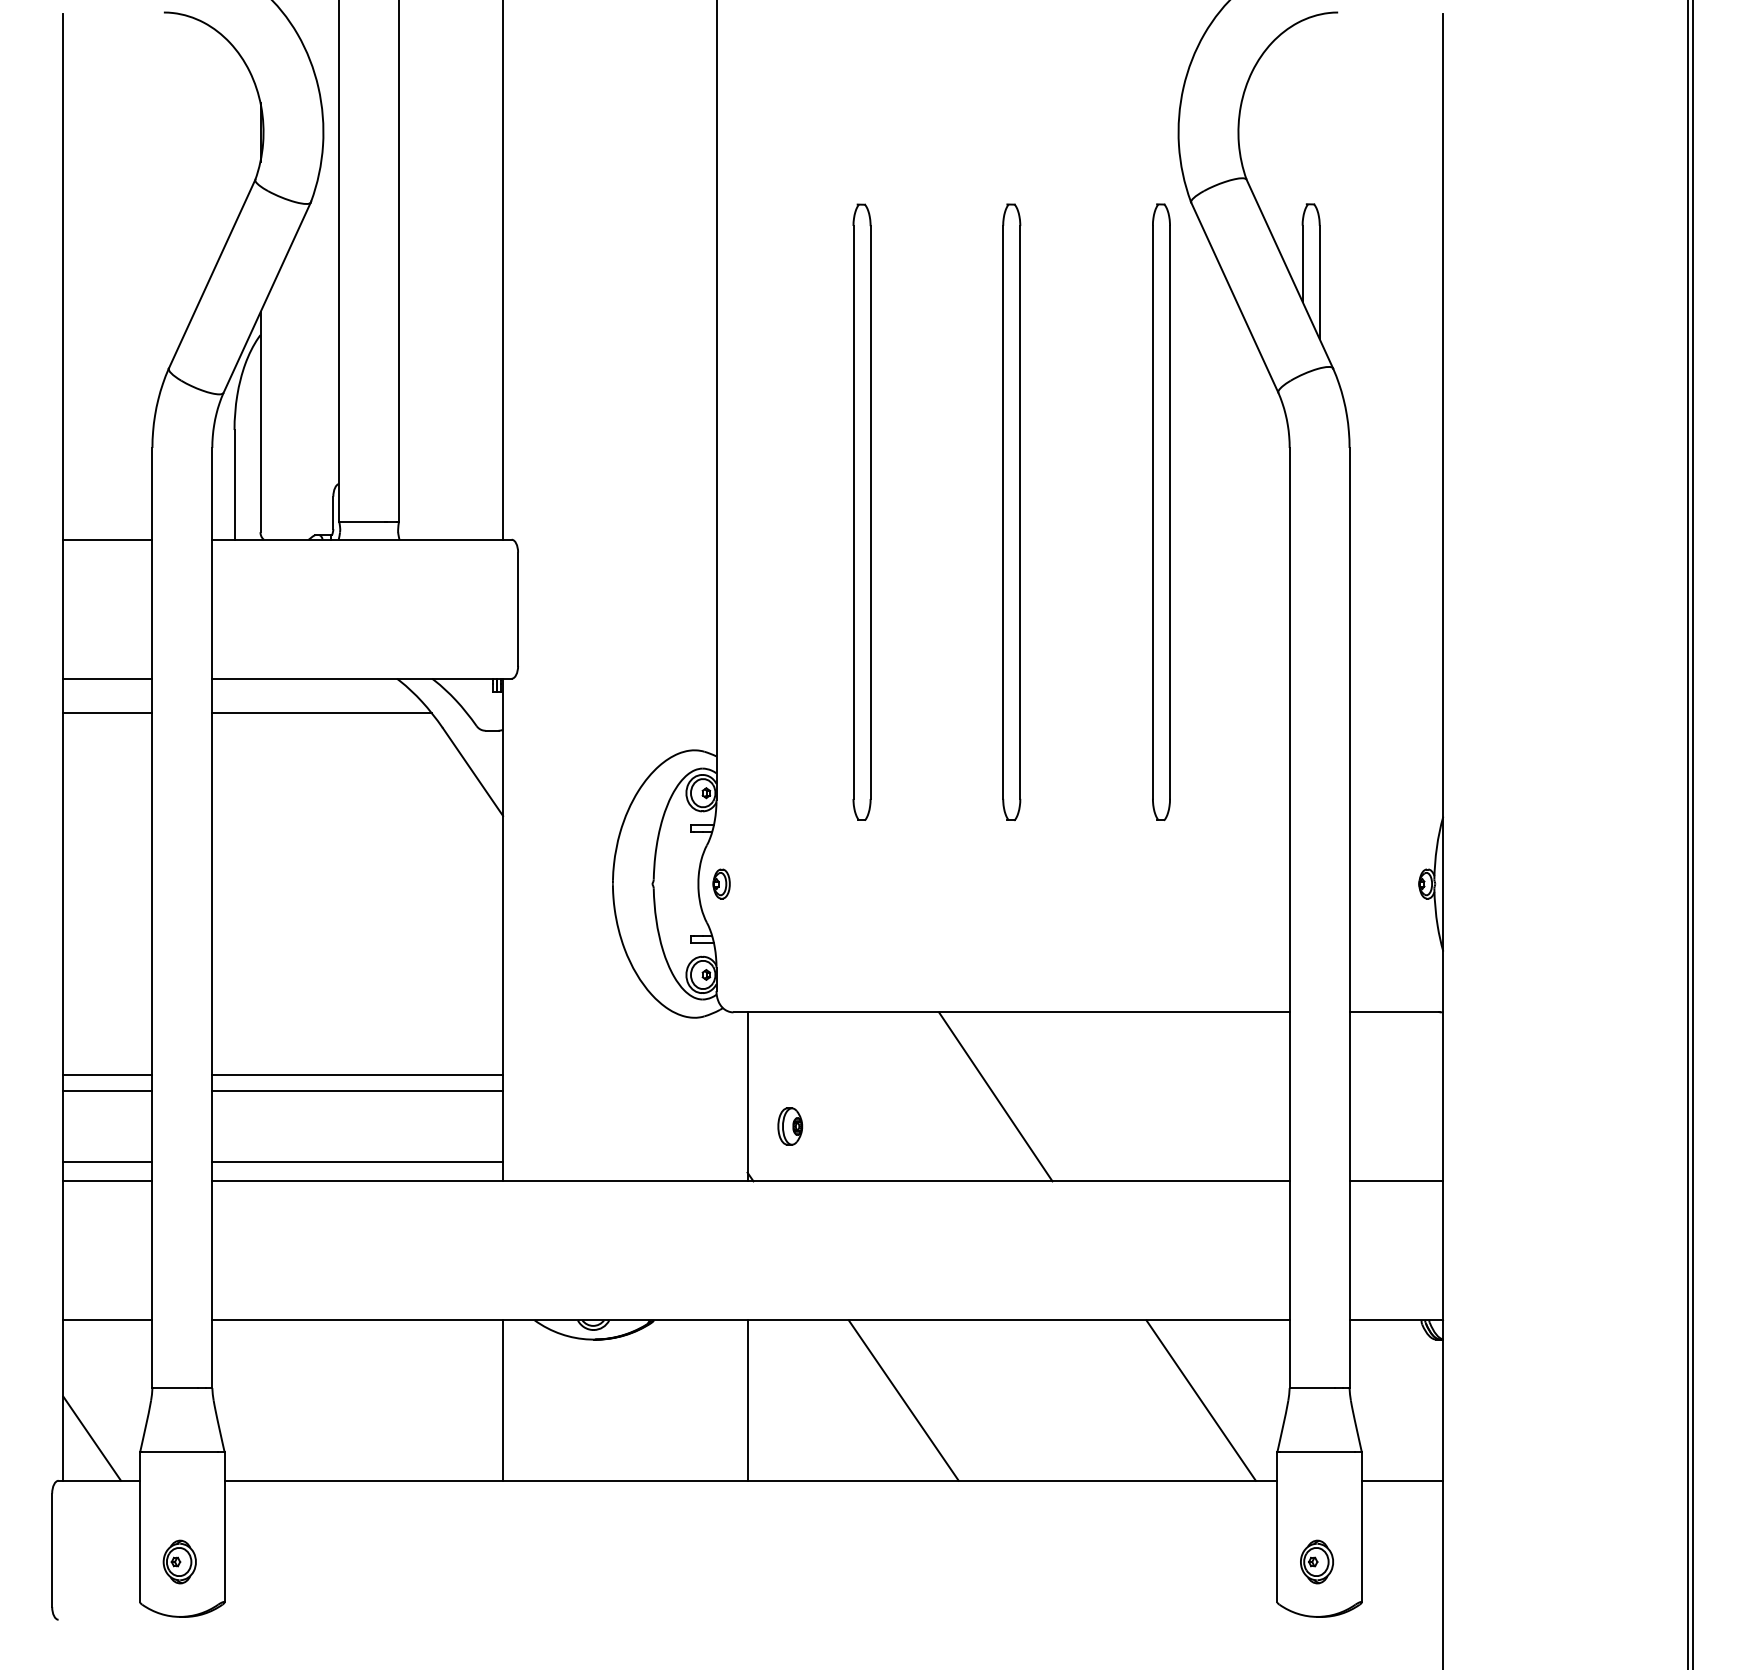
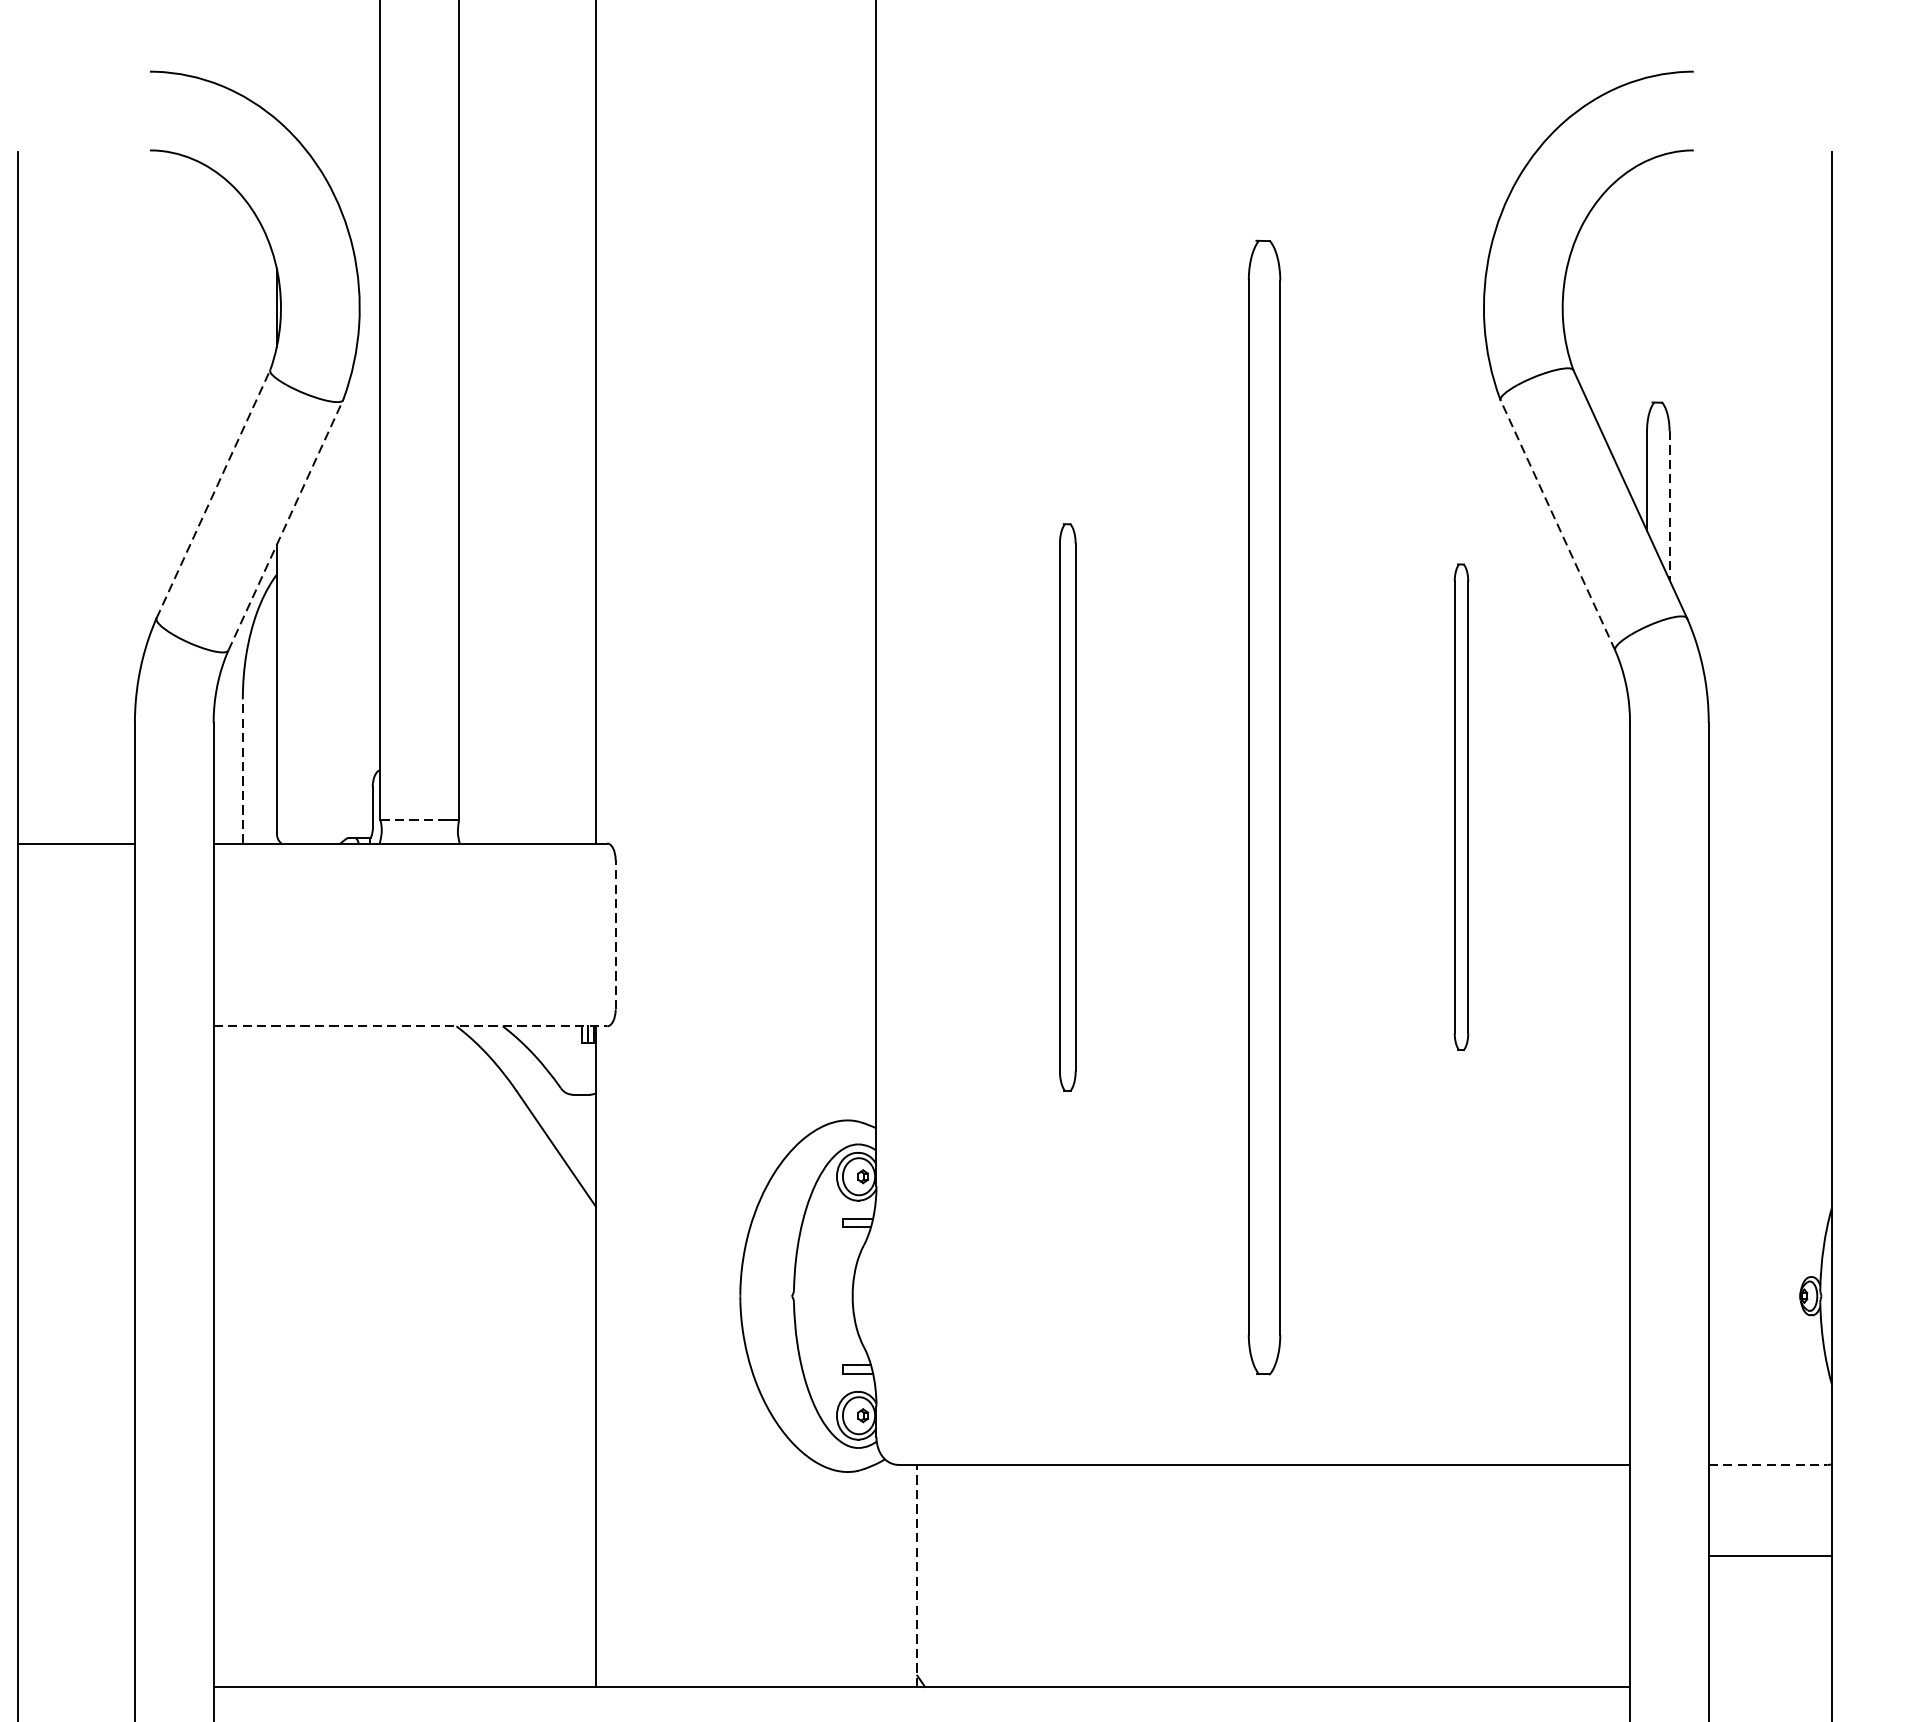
line: (212, 274) -> (213, 494), solid -> dashed
line: (1319, 282) -> (1669, 505), solid -> dashed
line: (267, 297) -> (286, 525), solid -> dashed
line: (1234, 297) -> (1557, 525), solid -> dashed
line: (234, 484) -> (242, 770), solid -> dashed
part: (861, 511) -> (1067, 806), size x0.7
part: (1161, 511) -> (1461, 806), size x0.6
part: (1011, 512) -> (1264, 807), size x1.4
line: (362, 521) -> (411, 819), solid -> dashed
line: (518, 609) -> (616, 935), solid -> dashed
line: (107, 678) -> (75, 1025), removed
line: (362, 678) -> (411, 1025), solid -> dashed
line: (107, 712) -> (75, 1070), removed
line: (321, 712) -> (357, 1070), removed
part: (721, 883) -> (883, 1295), removed
line: (1394, 1012) -> (1767, 1465), solid -> dashed
line: (107, 1074) -> (75, 1546), removed
line: (357, 1074) -> (404, 1546), removed
line: (107, 1090) -> (75, 1567), removed
line: (357, 1090) -> (404, 1567), removed
line: (747, 1096) -> (917, 1575), solid -> dashed
line: (995, 1096) -> (1243, 1575), removed
part: (790, 1126) -> (973, 1614), removed
line: (107, 1162) -> (75, 1662), removed
line: (357, 1162) -> (404, 1662), removed
line: (107, 1181) -> (75, 1687), removed
line: (1396, 1181) -> (1770, 1555), moved

